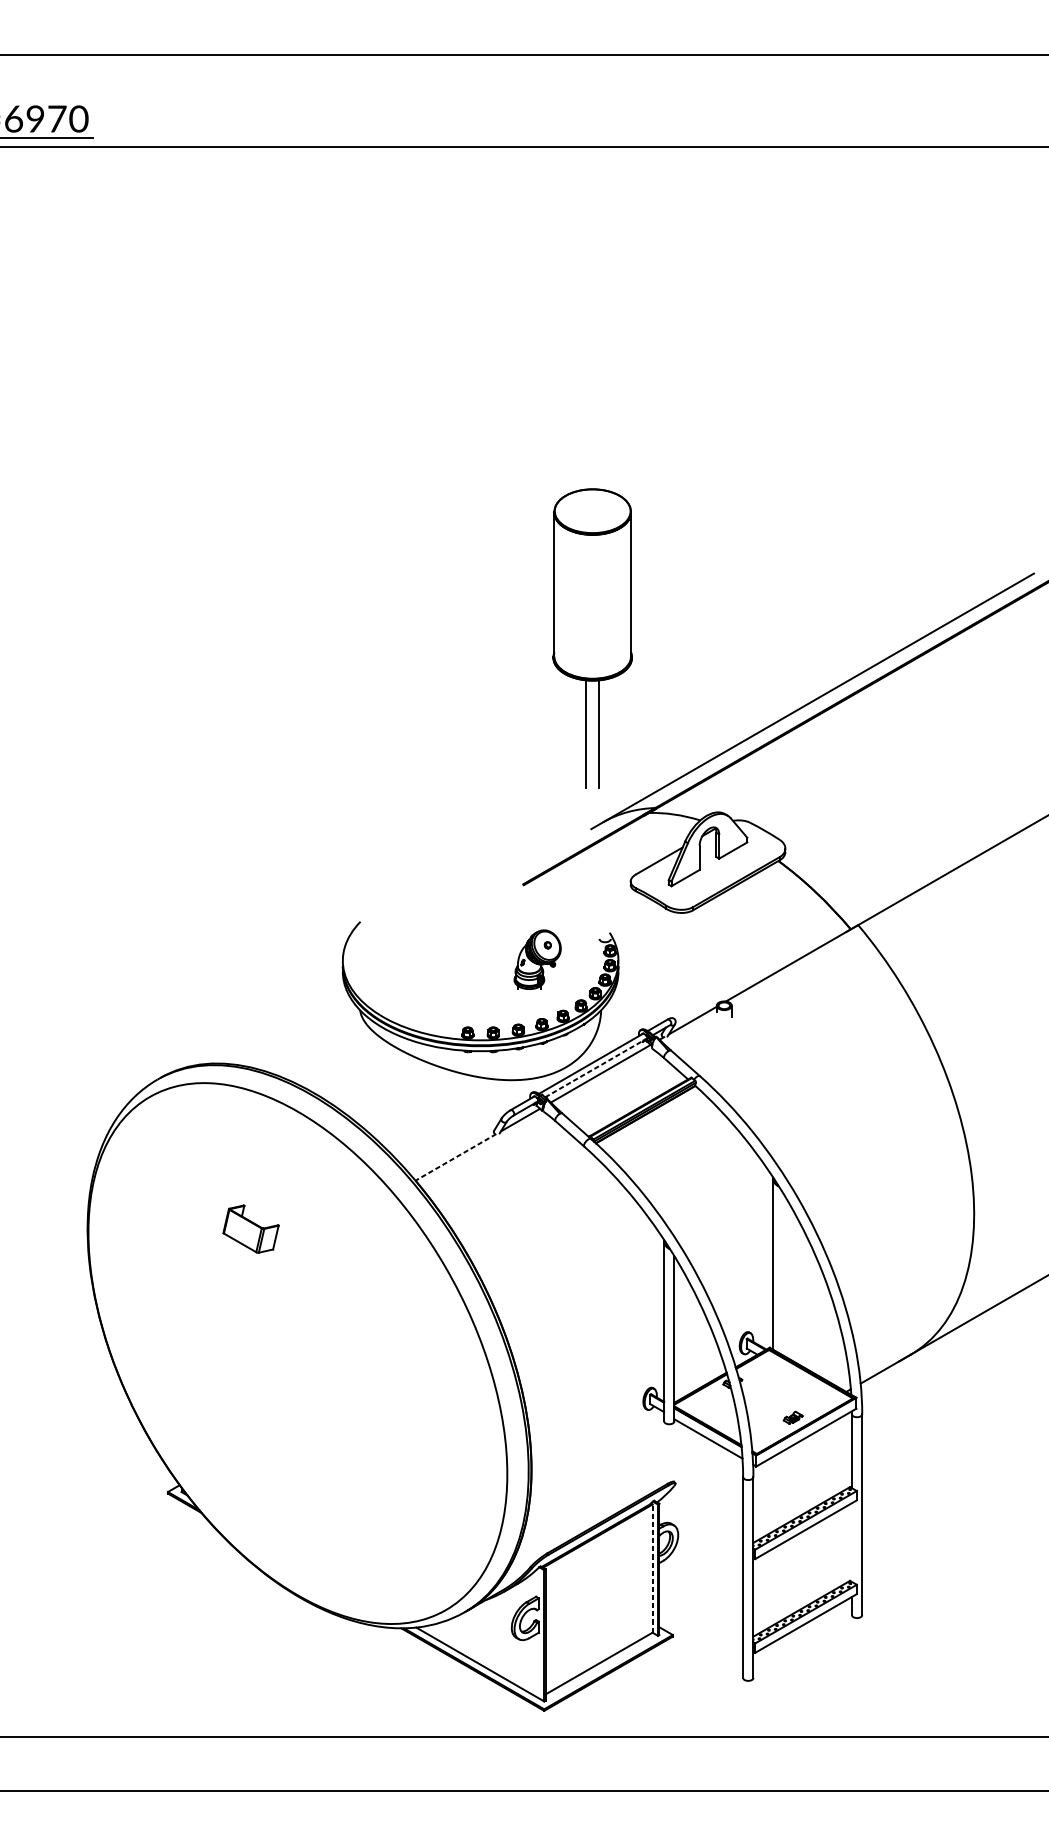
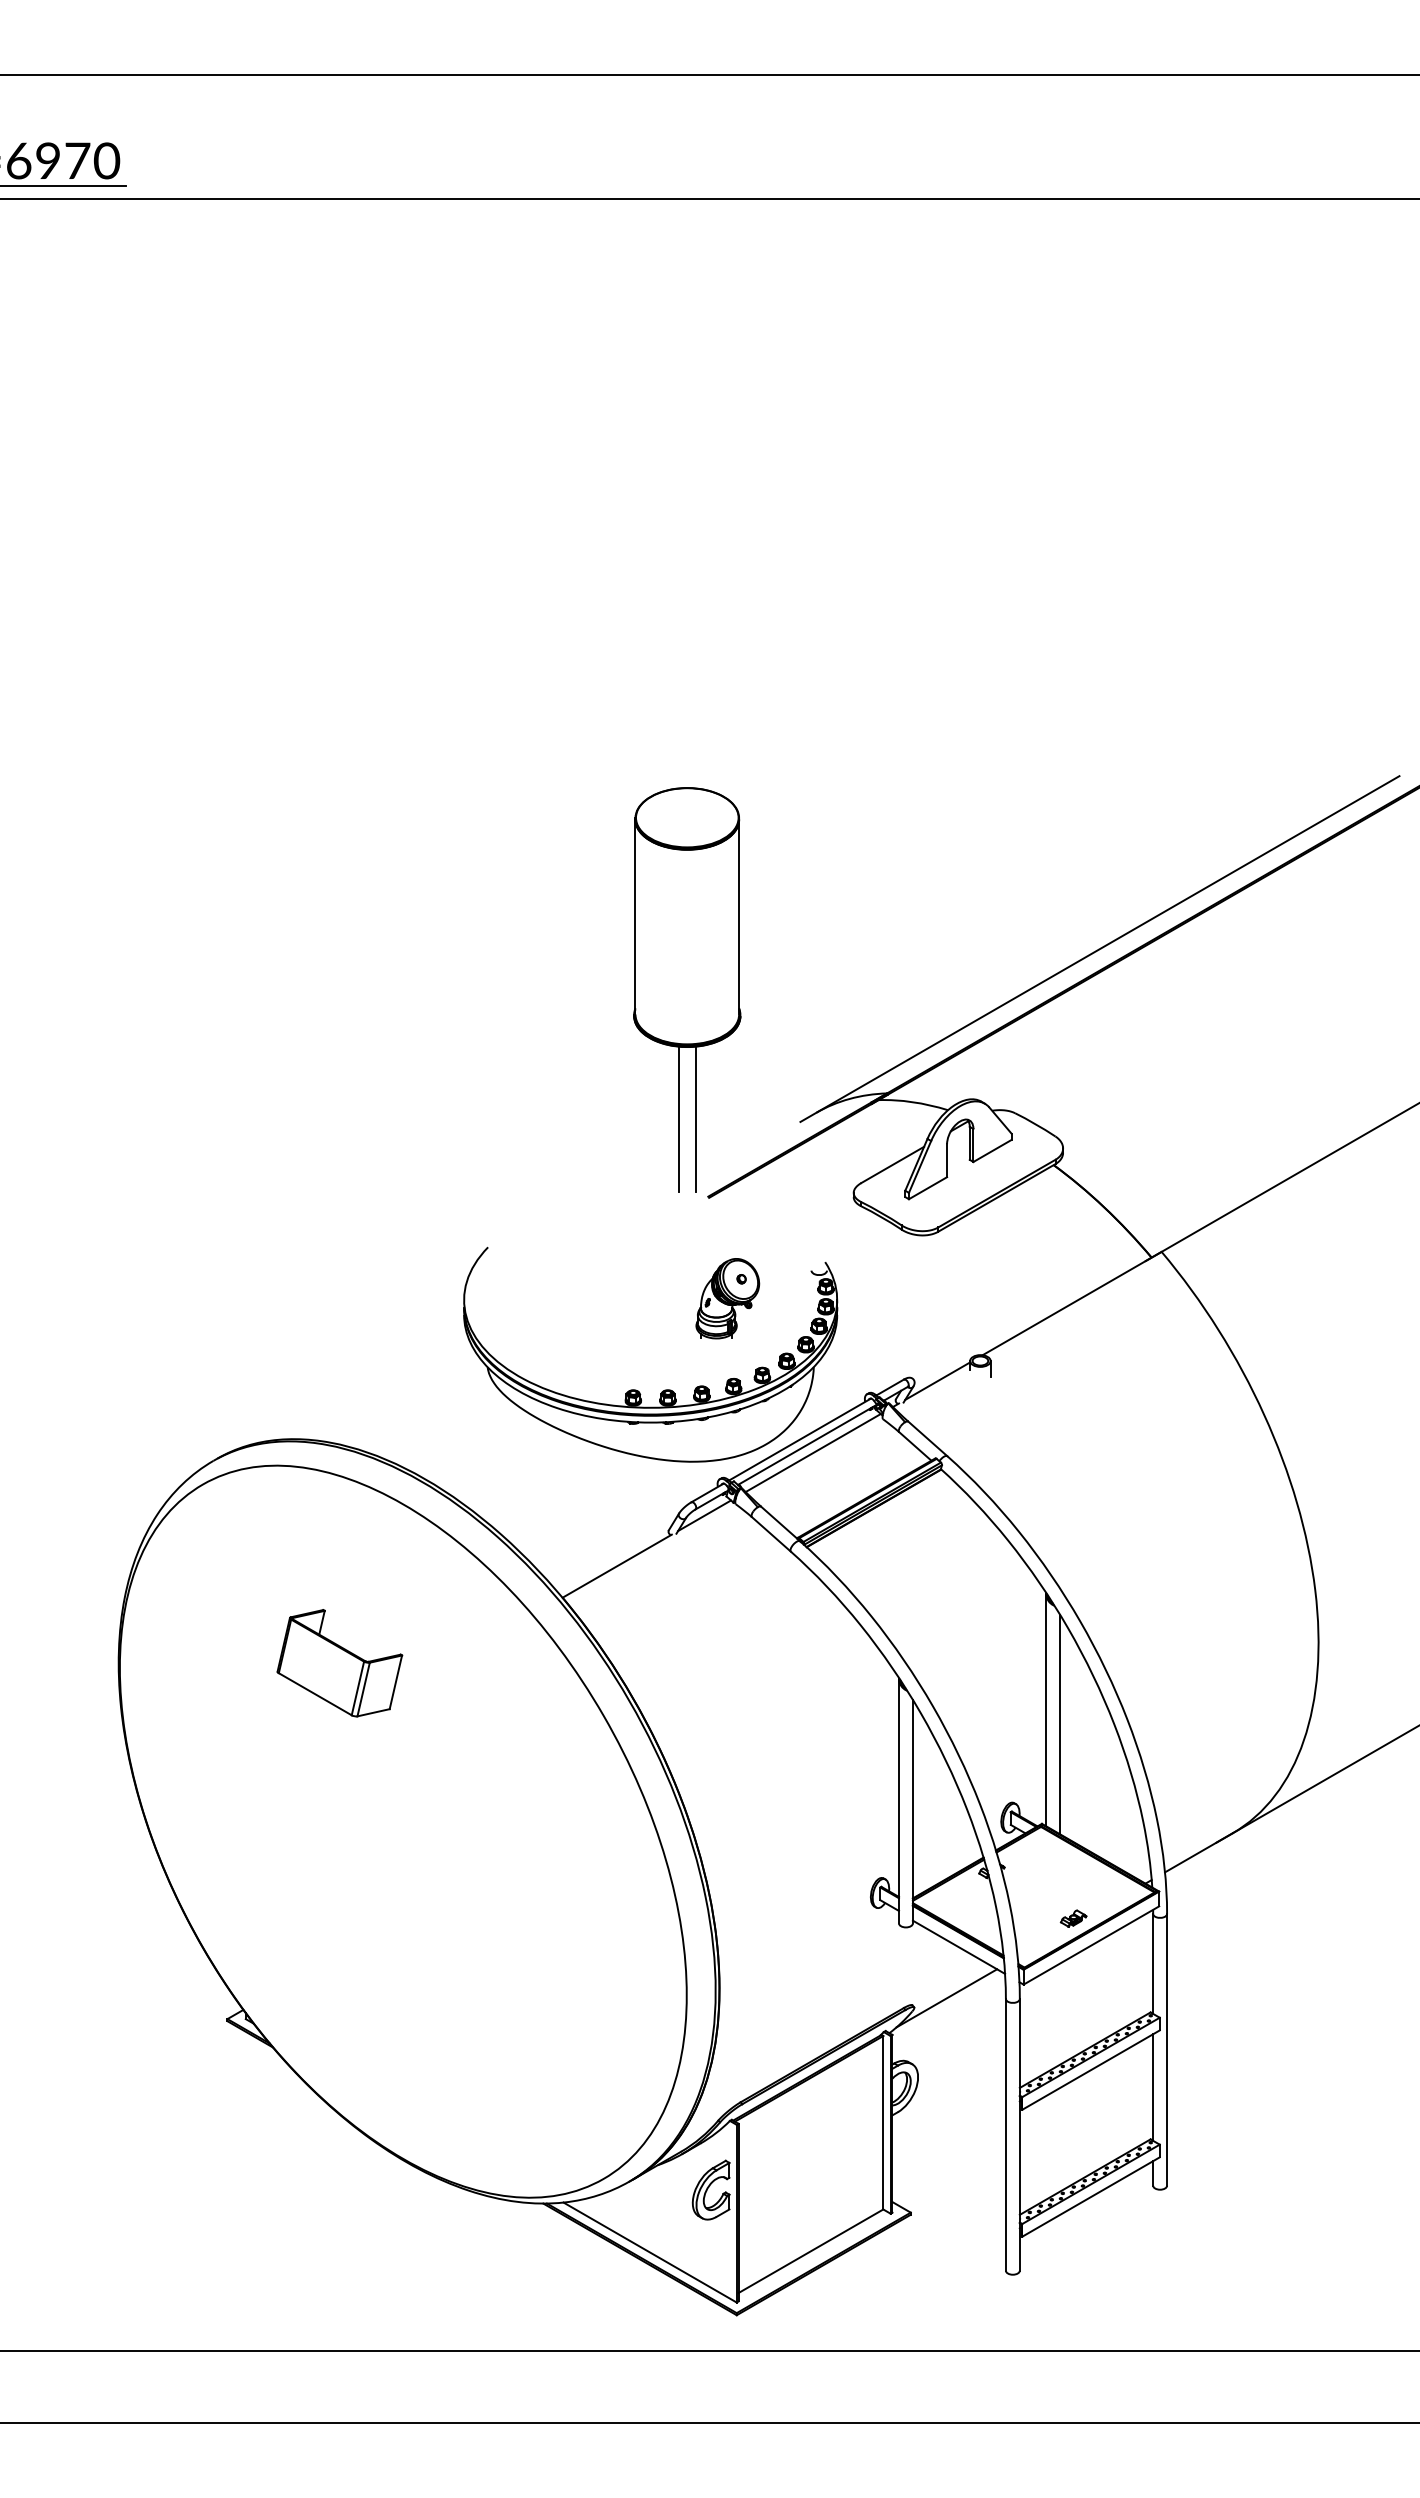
part: (592, 638) -> (687, 989), moved
line: (596, 1067) -> (807, 1444), dashed -> solid
line: (455, 1157) -> (616, 1566), dashed -> solid
part: (250, 1229) -> (339, 1663), size x1.67
line: (783, 1274) -> (1060, 1724), added
line: (699, 1476) -> (946, 1998), added
line: (852, 1542) -> (1153, 2087), added
line: (652, 1568) -> (883, 2122), dashed -> solid

